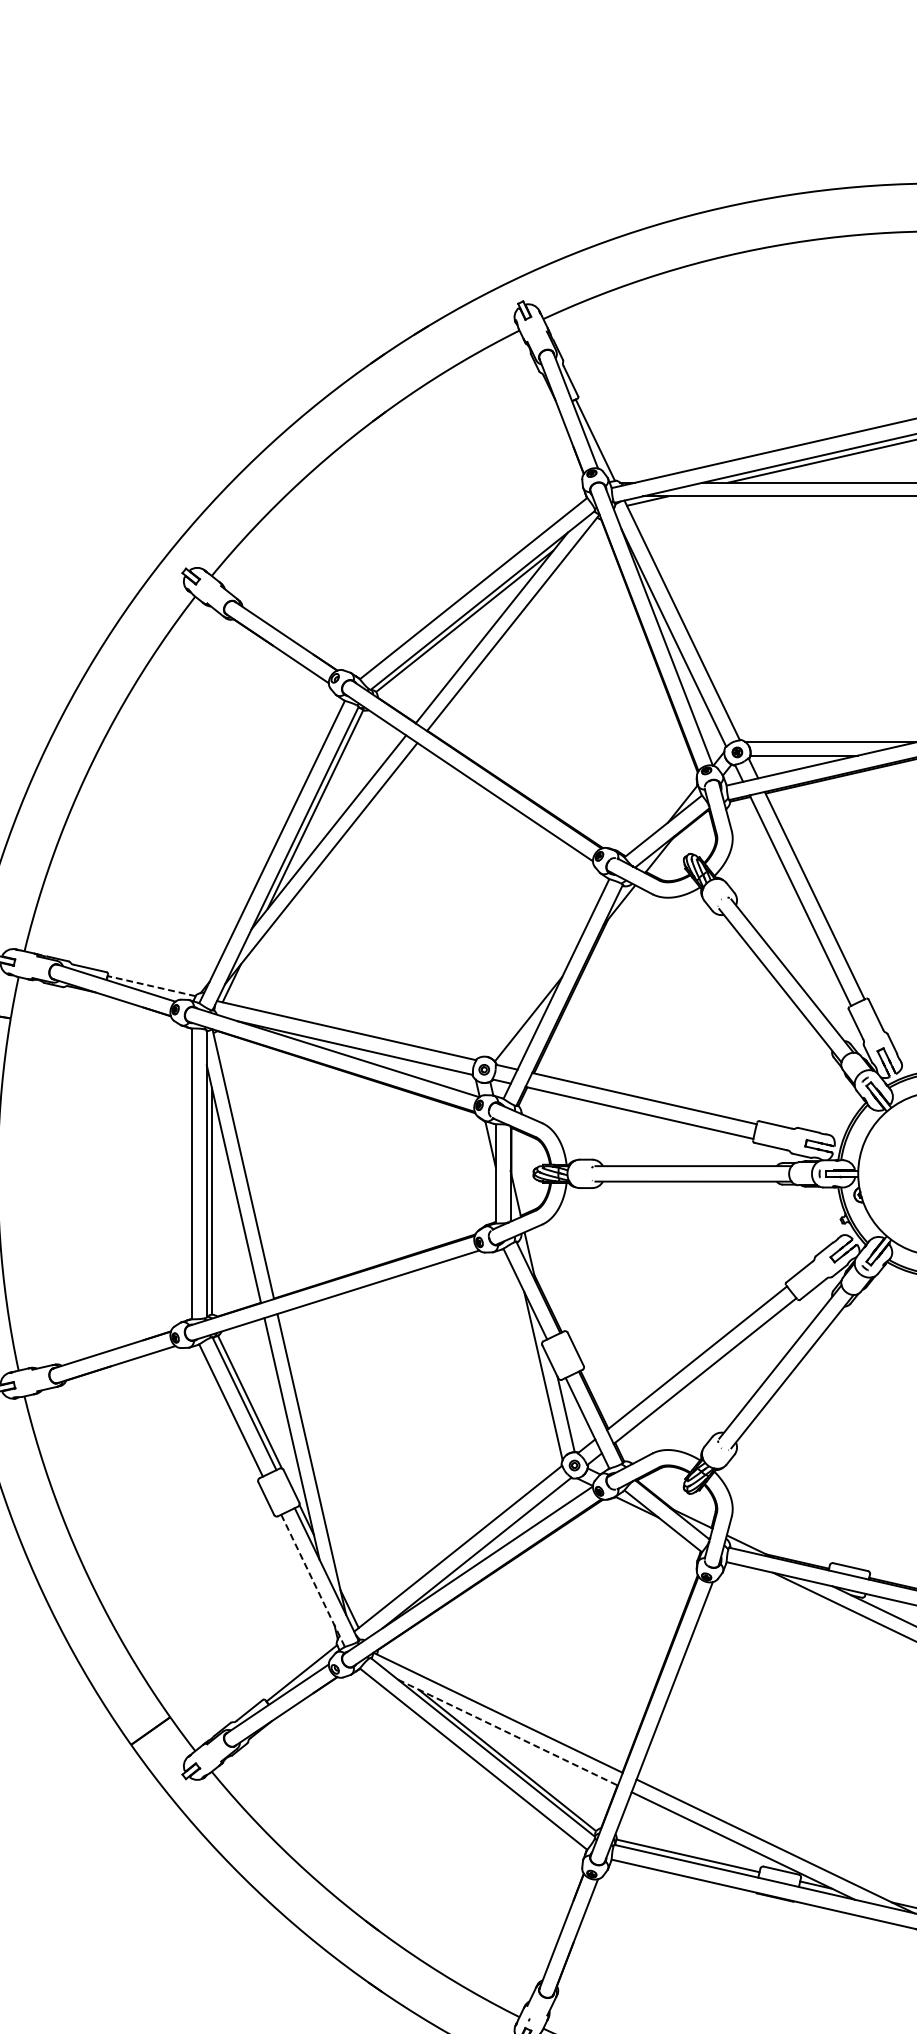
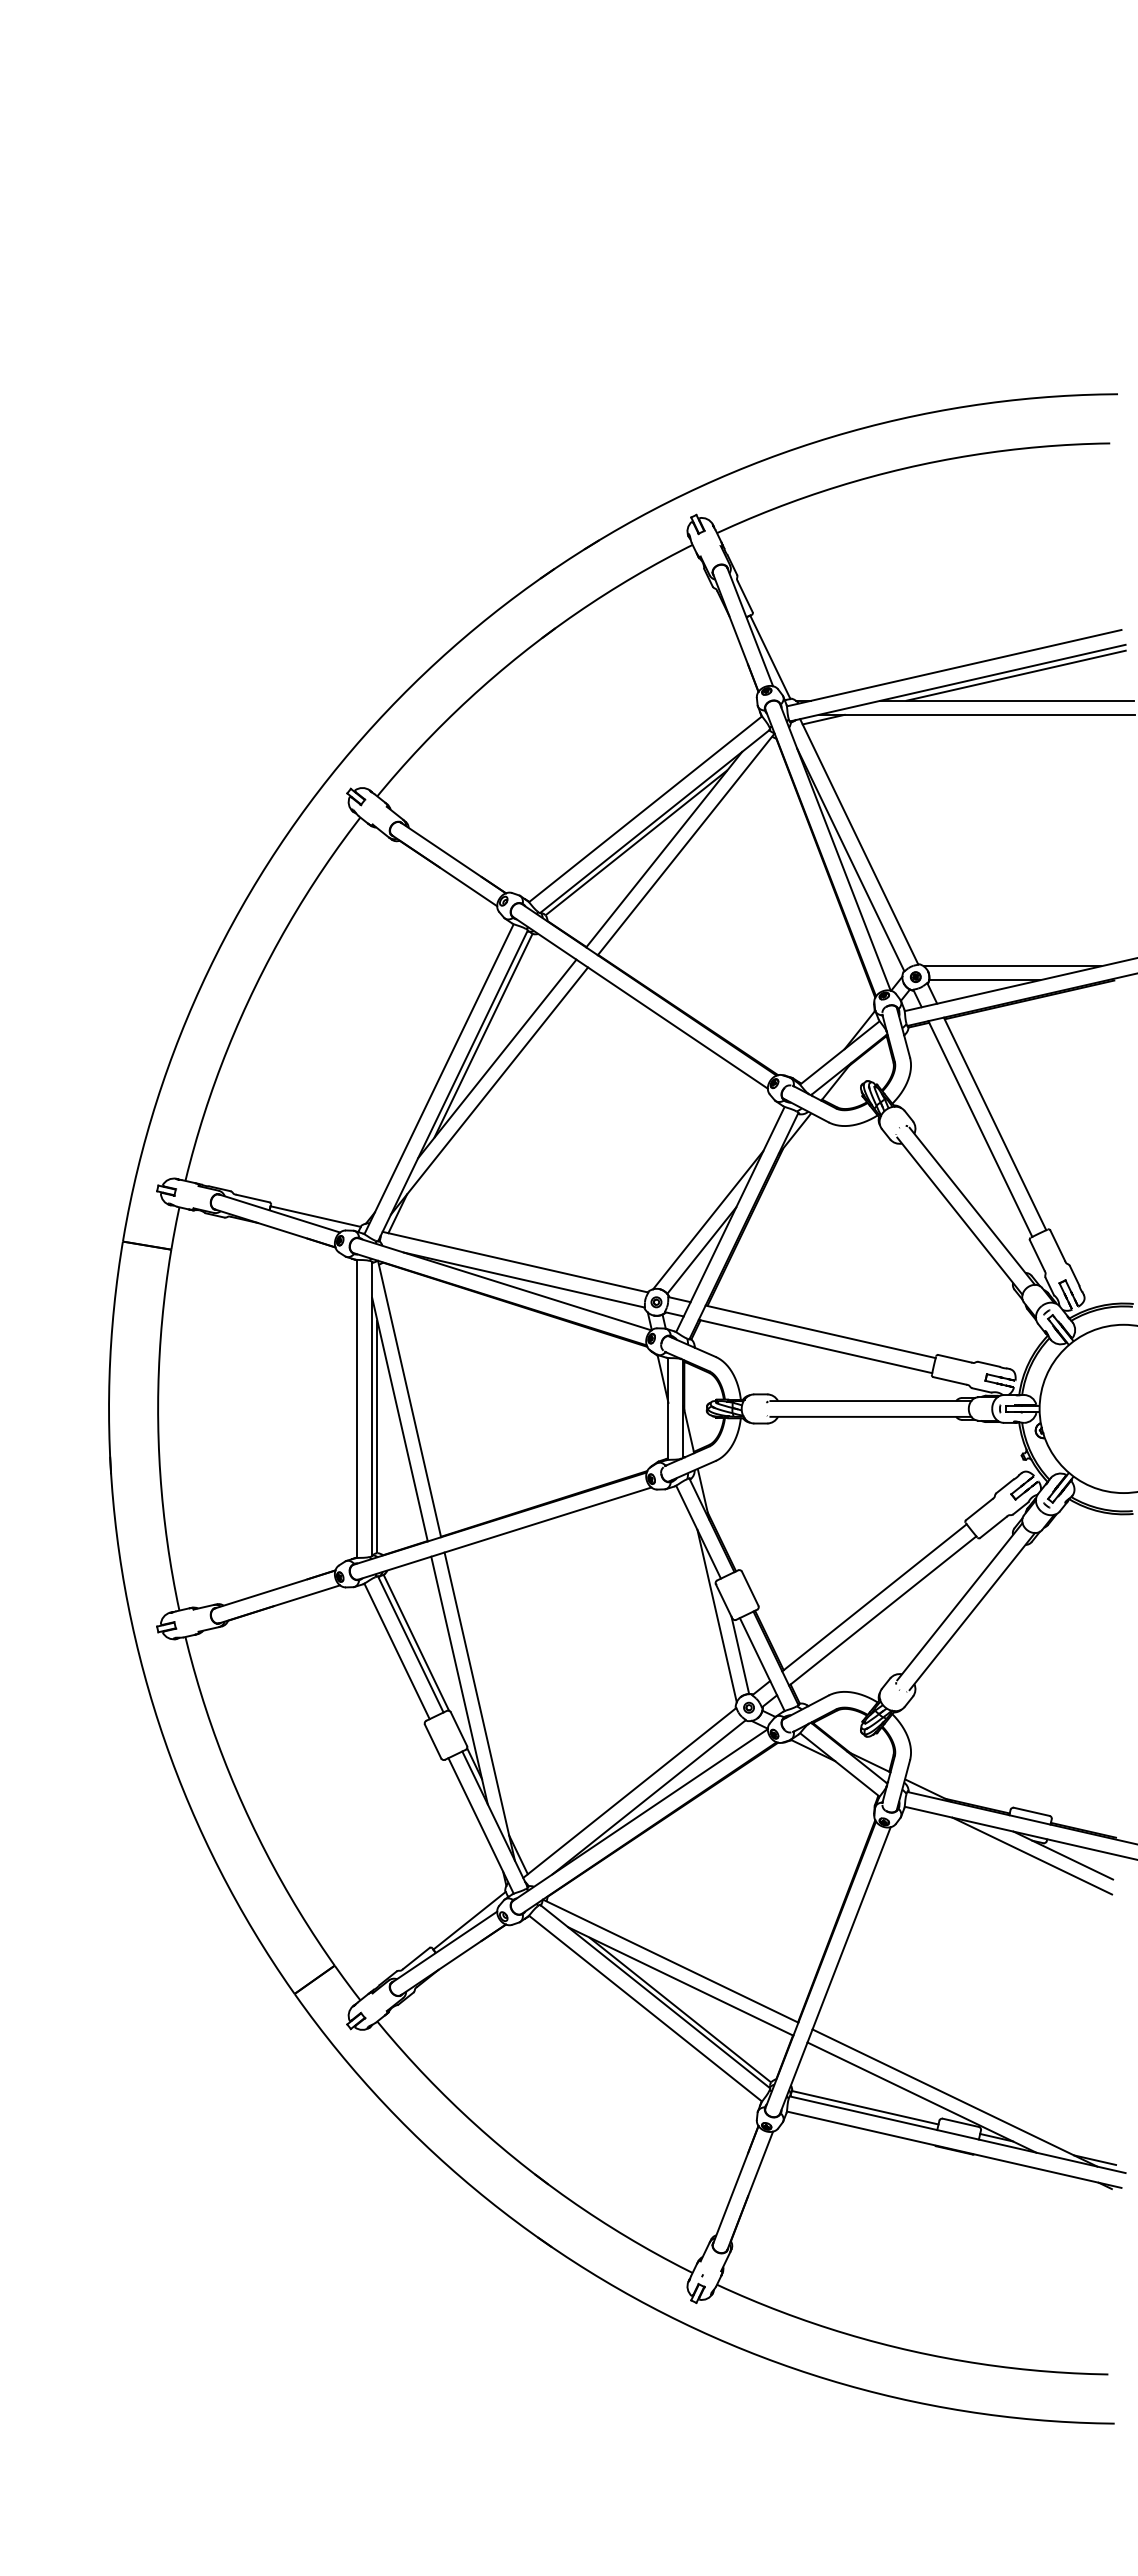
line: (151, 986) -> (315, 1216), dashed -> solid
line: (534, 989) -> (707, 1220), added
line: (313, 1581) -> (481, 1826), dashed -> solid
line: (508, 1732) -> (681, 1981), dashed -> solid

